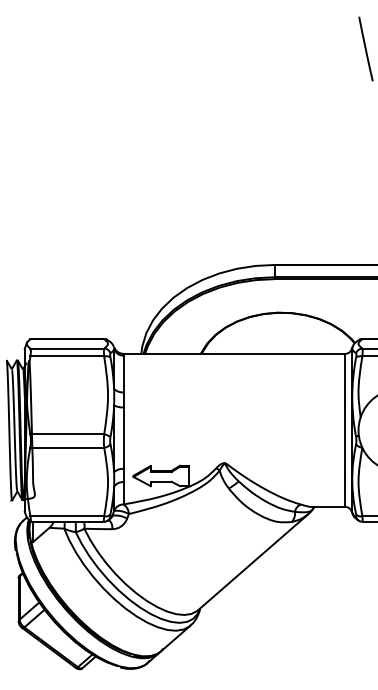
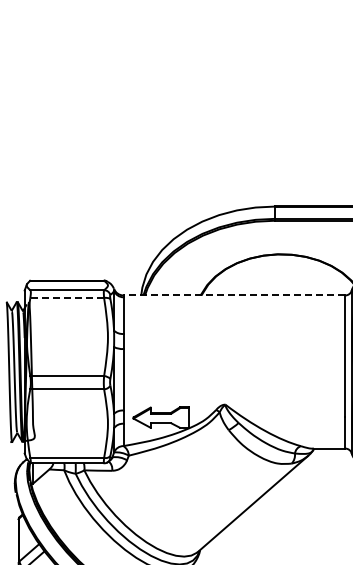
line: (234, 353) -> (234, 295), solid -> dashed
line: (67, 356) -> (67, 298), solid -> dashed

